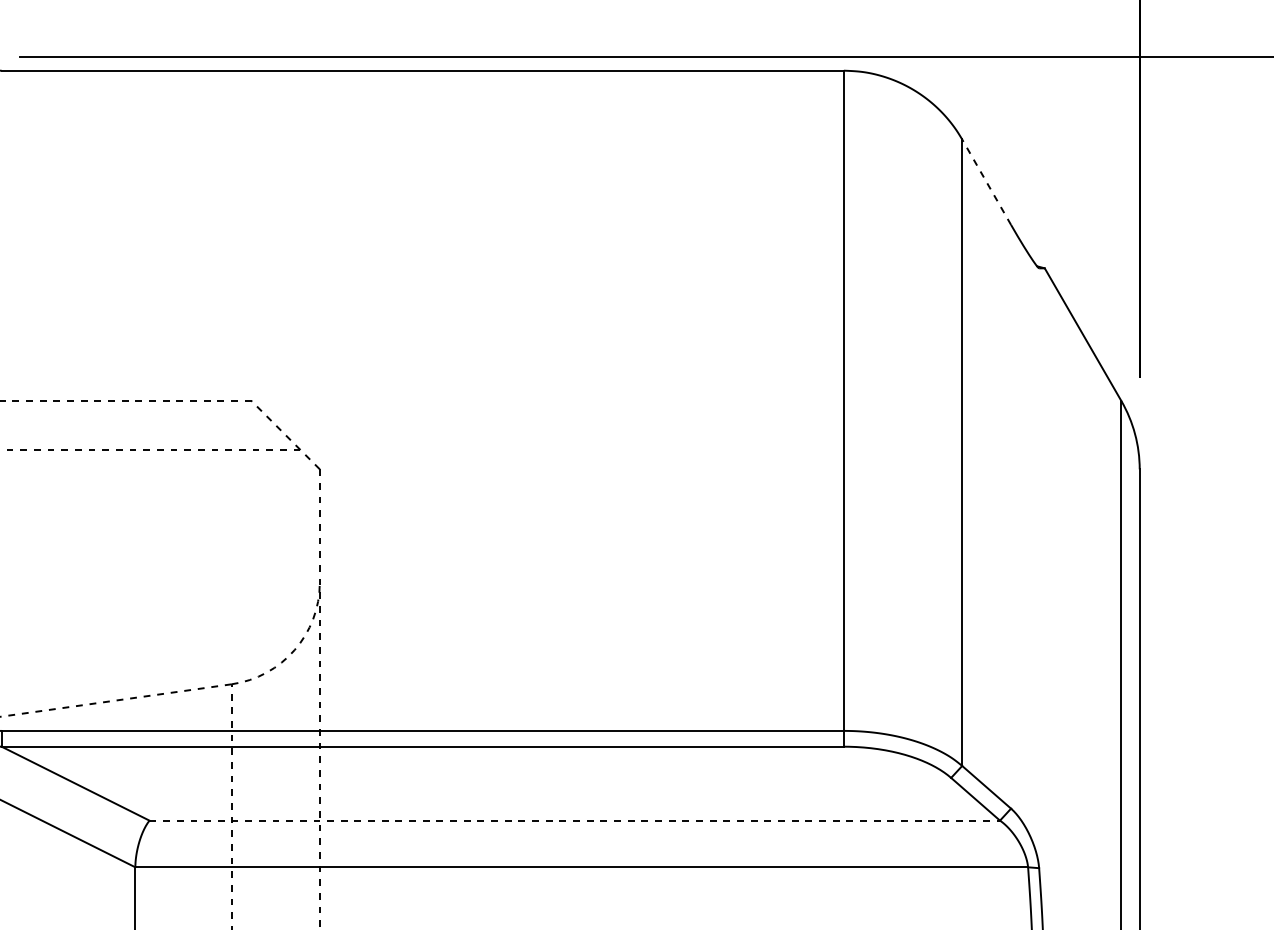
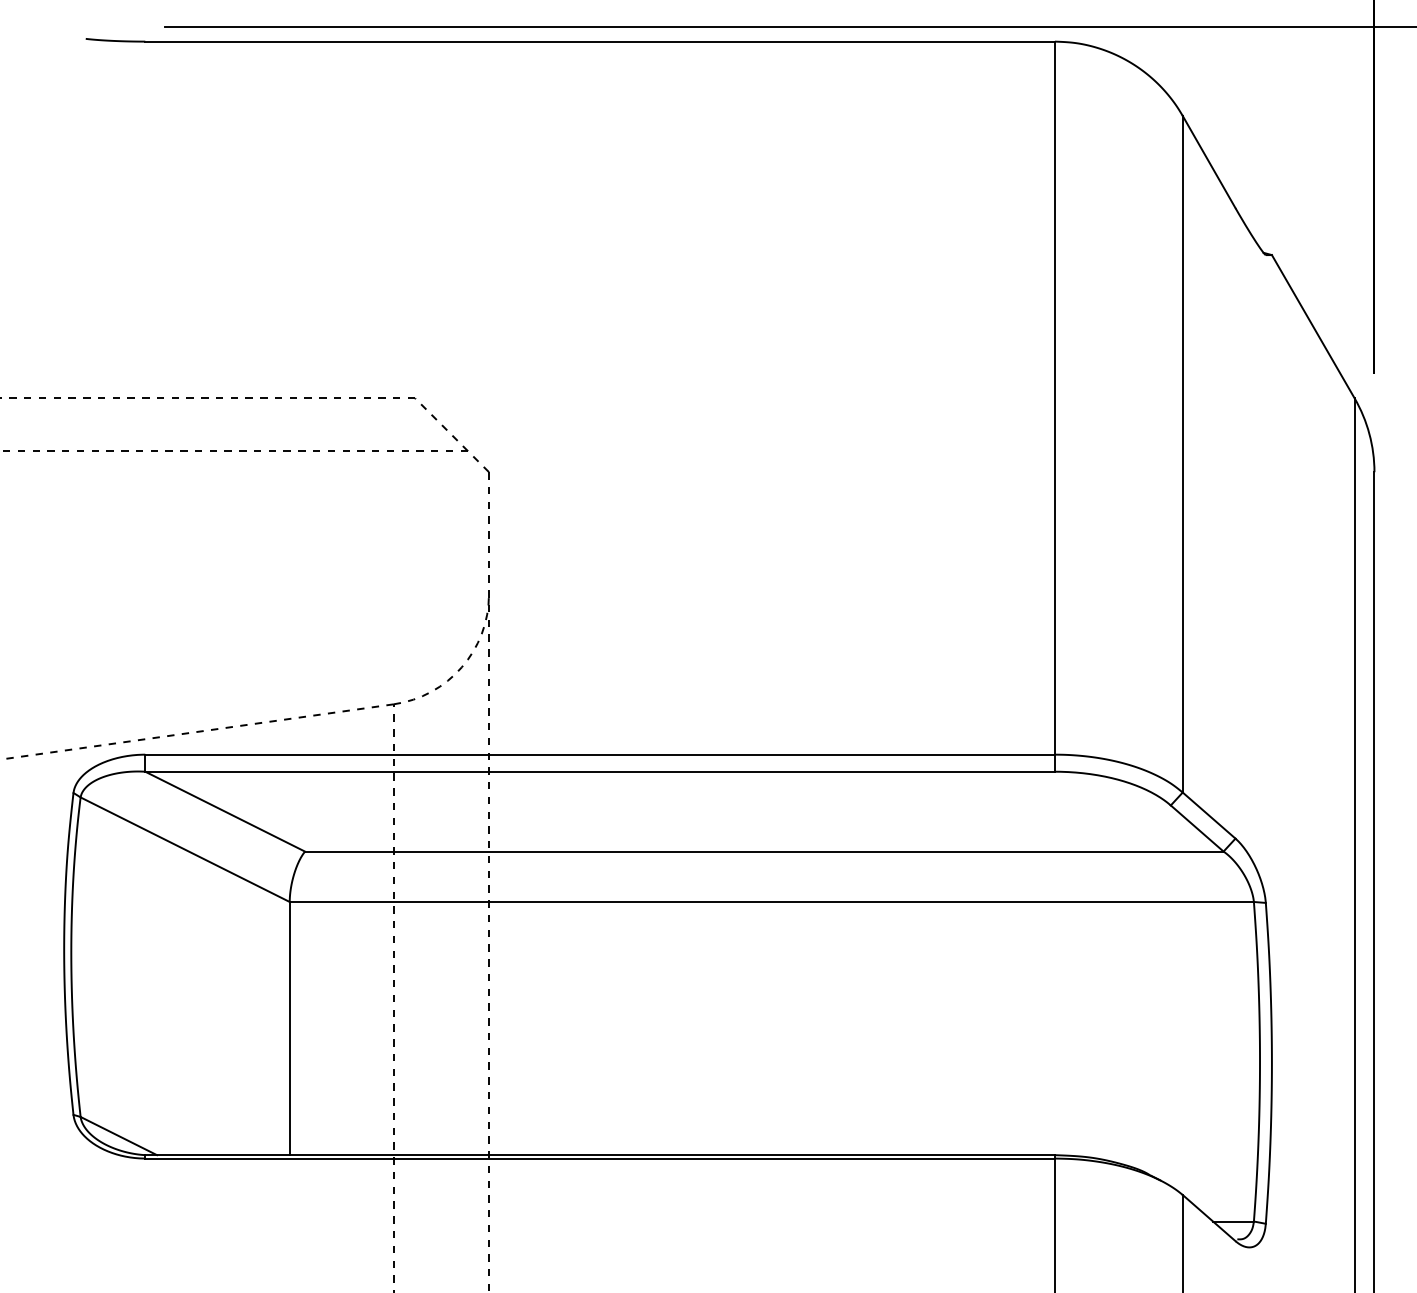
line: (986, 181) -> (1208, 161), dashed -> solid
line: (574, 820) -> (764, 851), dashed -> solid

